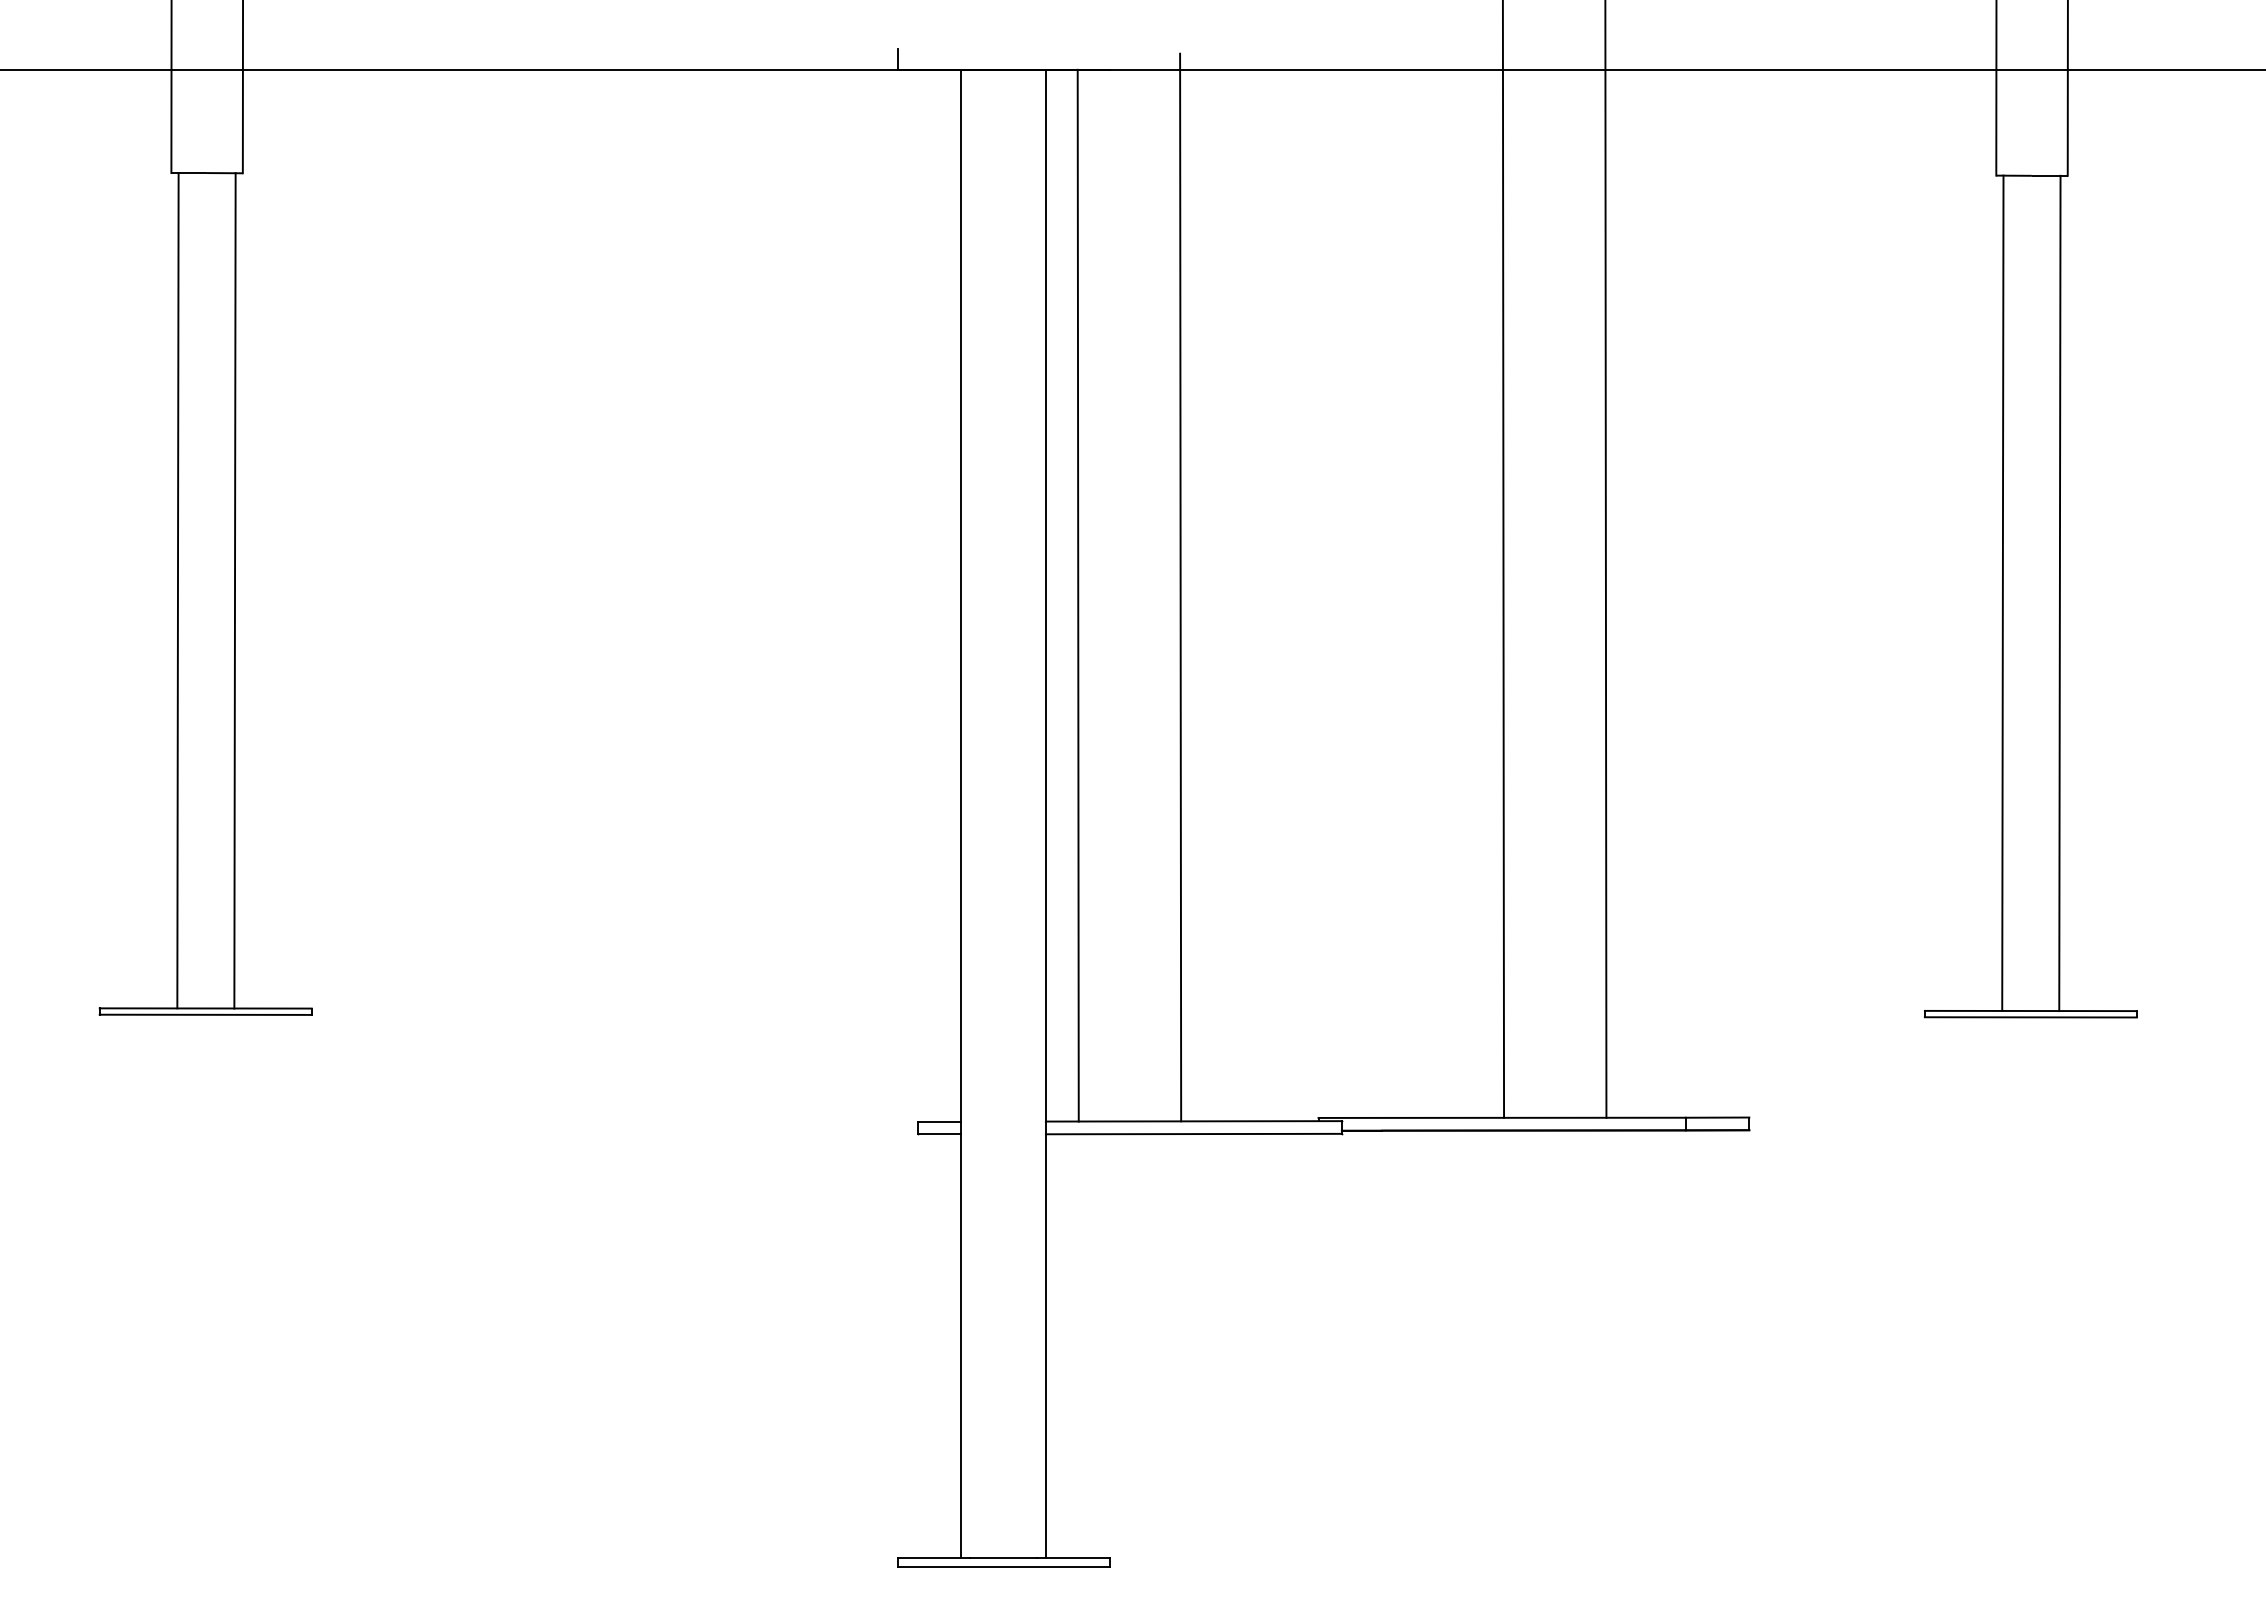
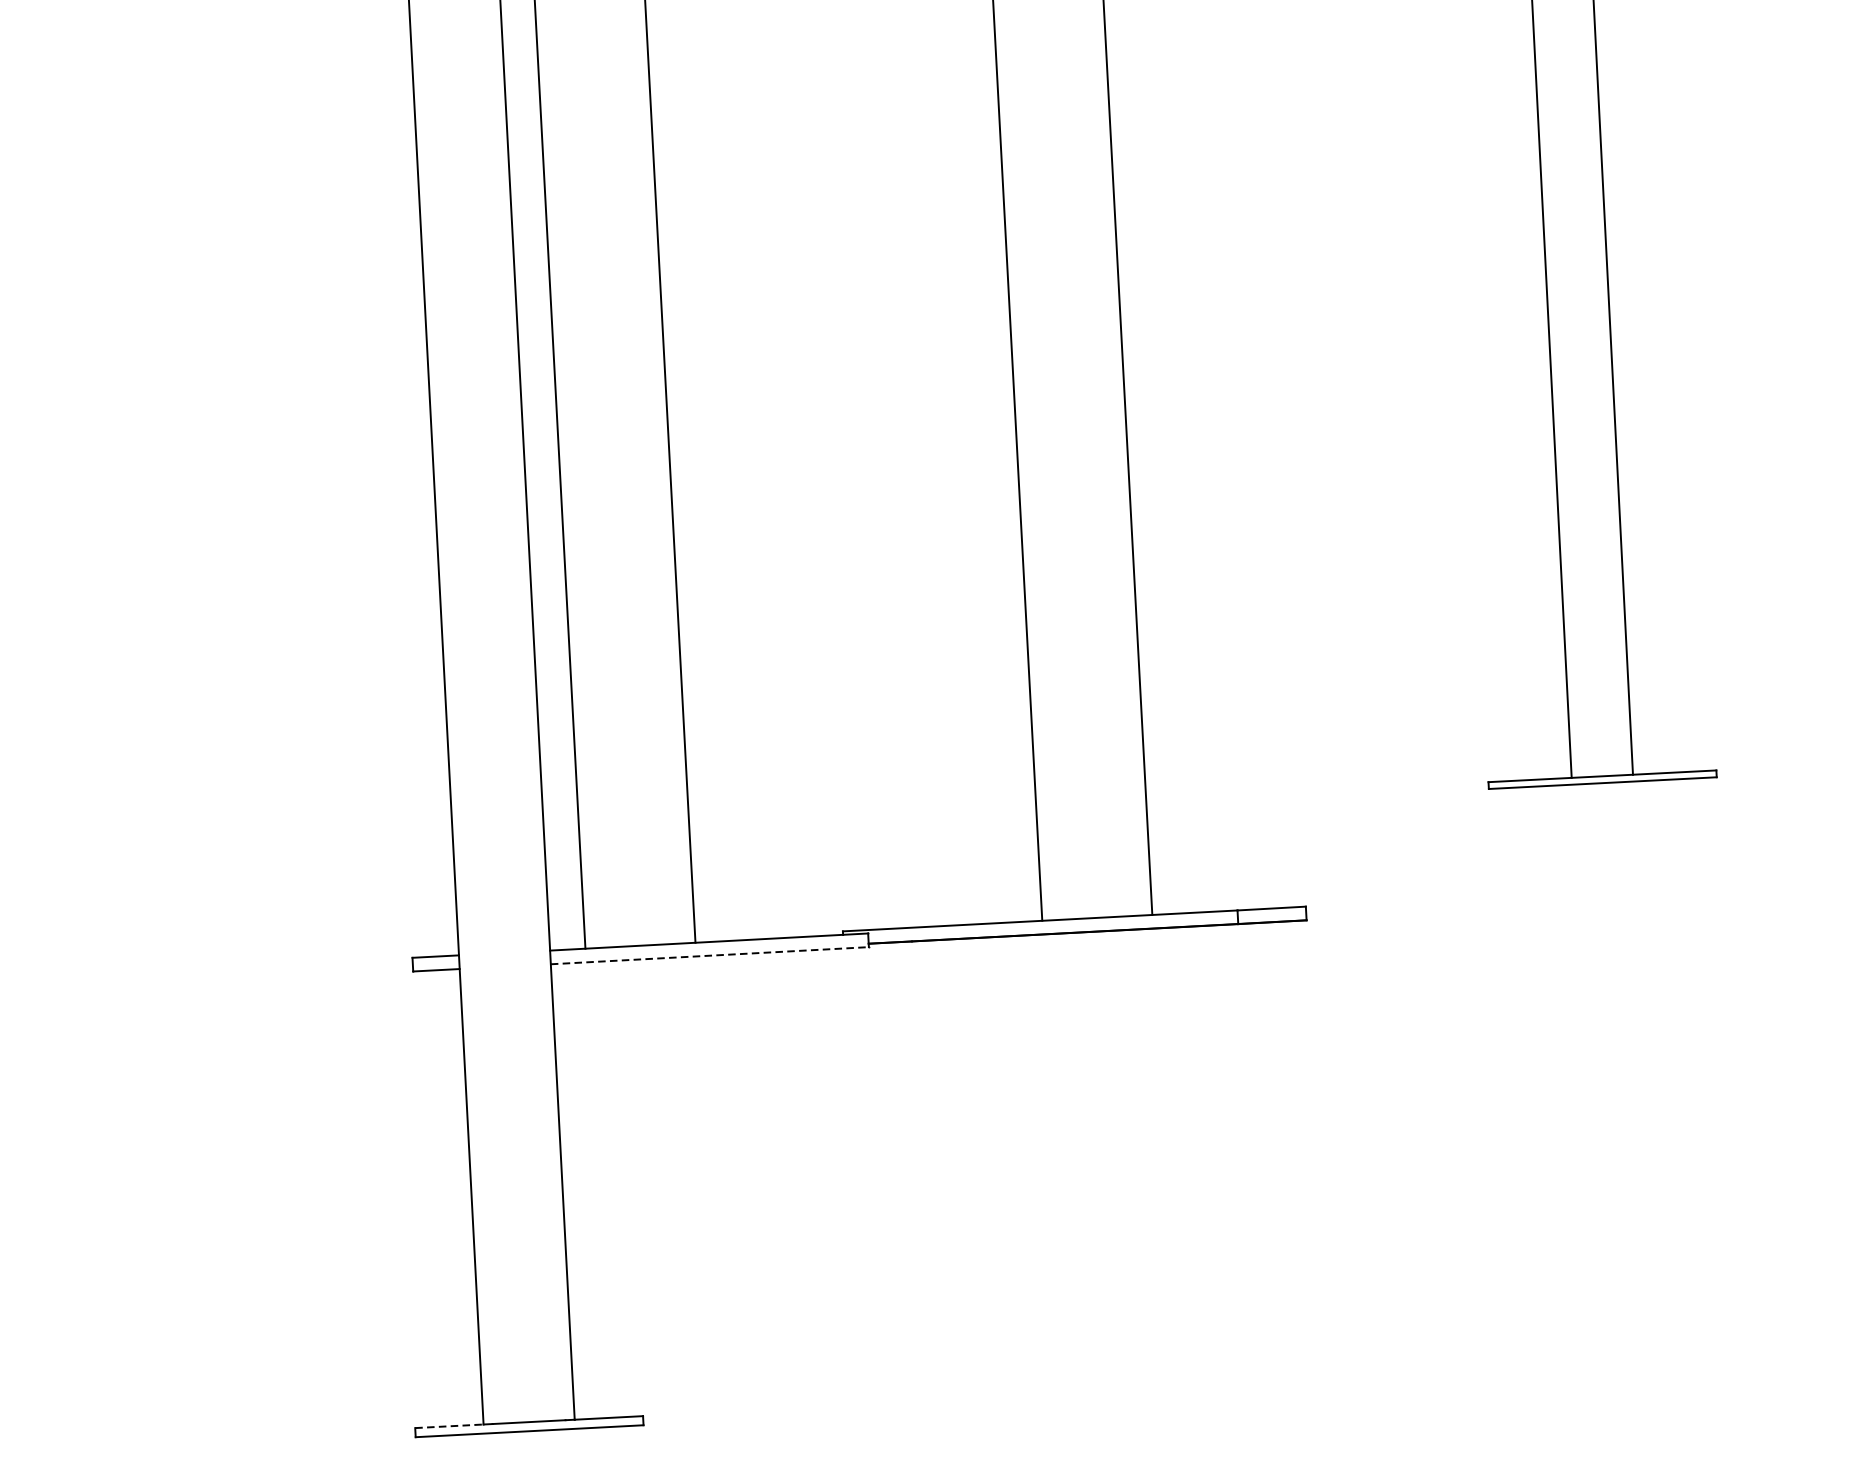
line: (1193, 1134) -> (709, 956), solid -> dashed
line: (929, 1558) -> (449, 1426), solid -> dashed

